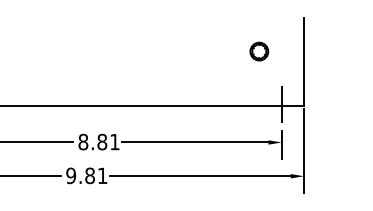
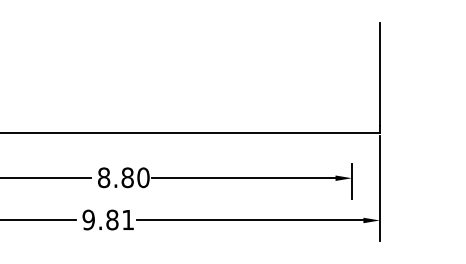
part: (259, 51) -> (324, 64), removed
line: (282, 104) -> (352, 130), removed
text: (114, 141) -> (143, 177), 8.81 -> 8.80

